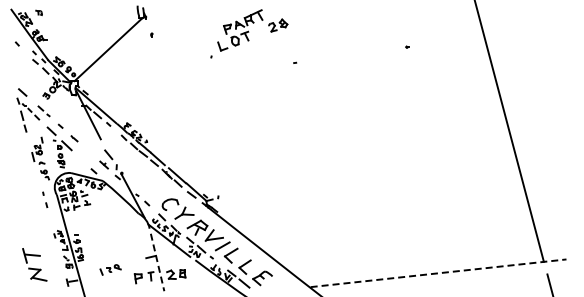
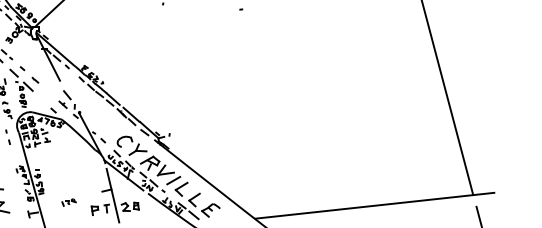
line: (157, 262) -> (112, 195), dashed -> solid
part: (110, 269) -> (69, 202), size x0.71
line: (438, 273) -> (374, 205), dashed -> solid

